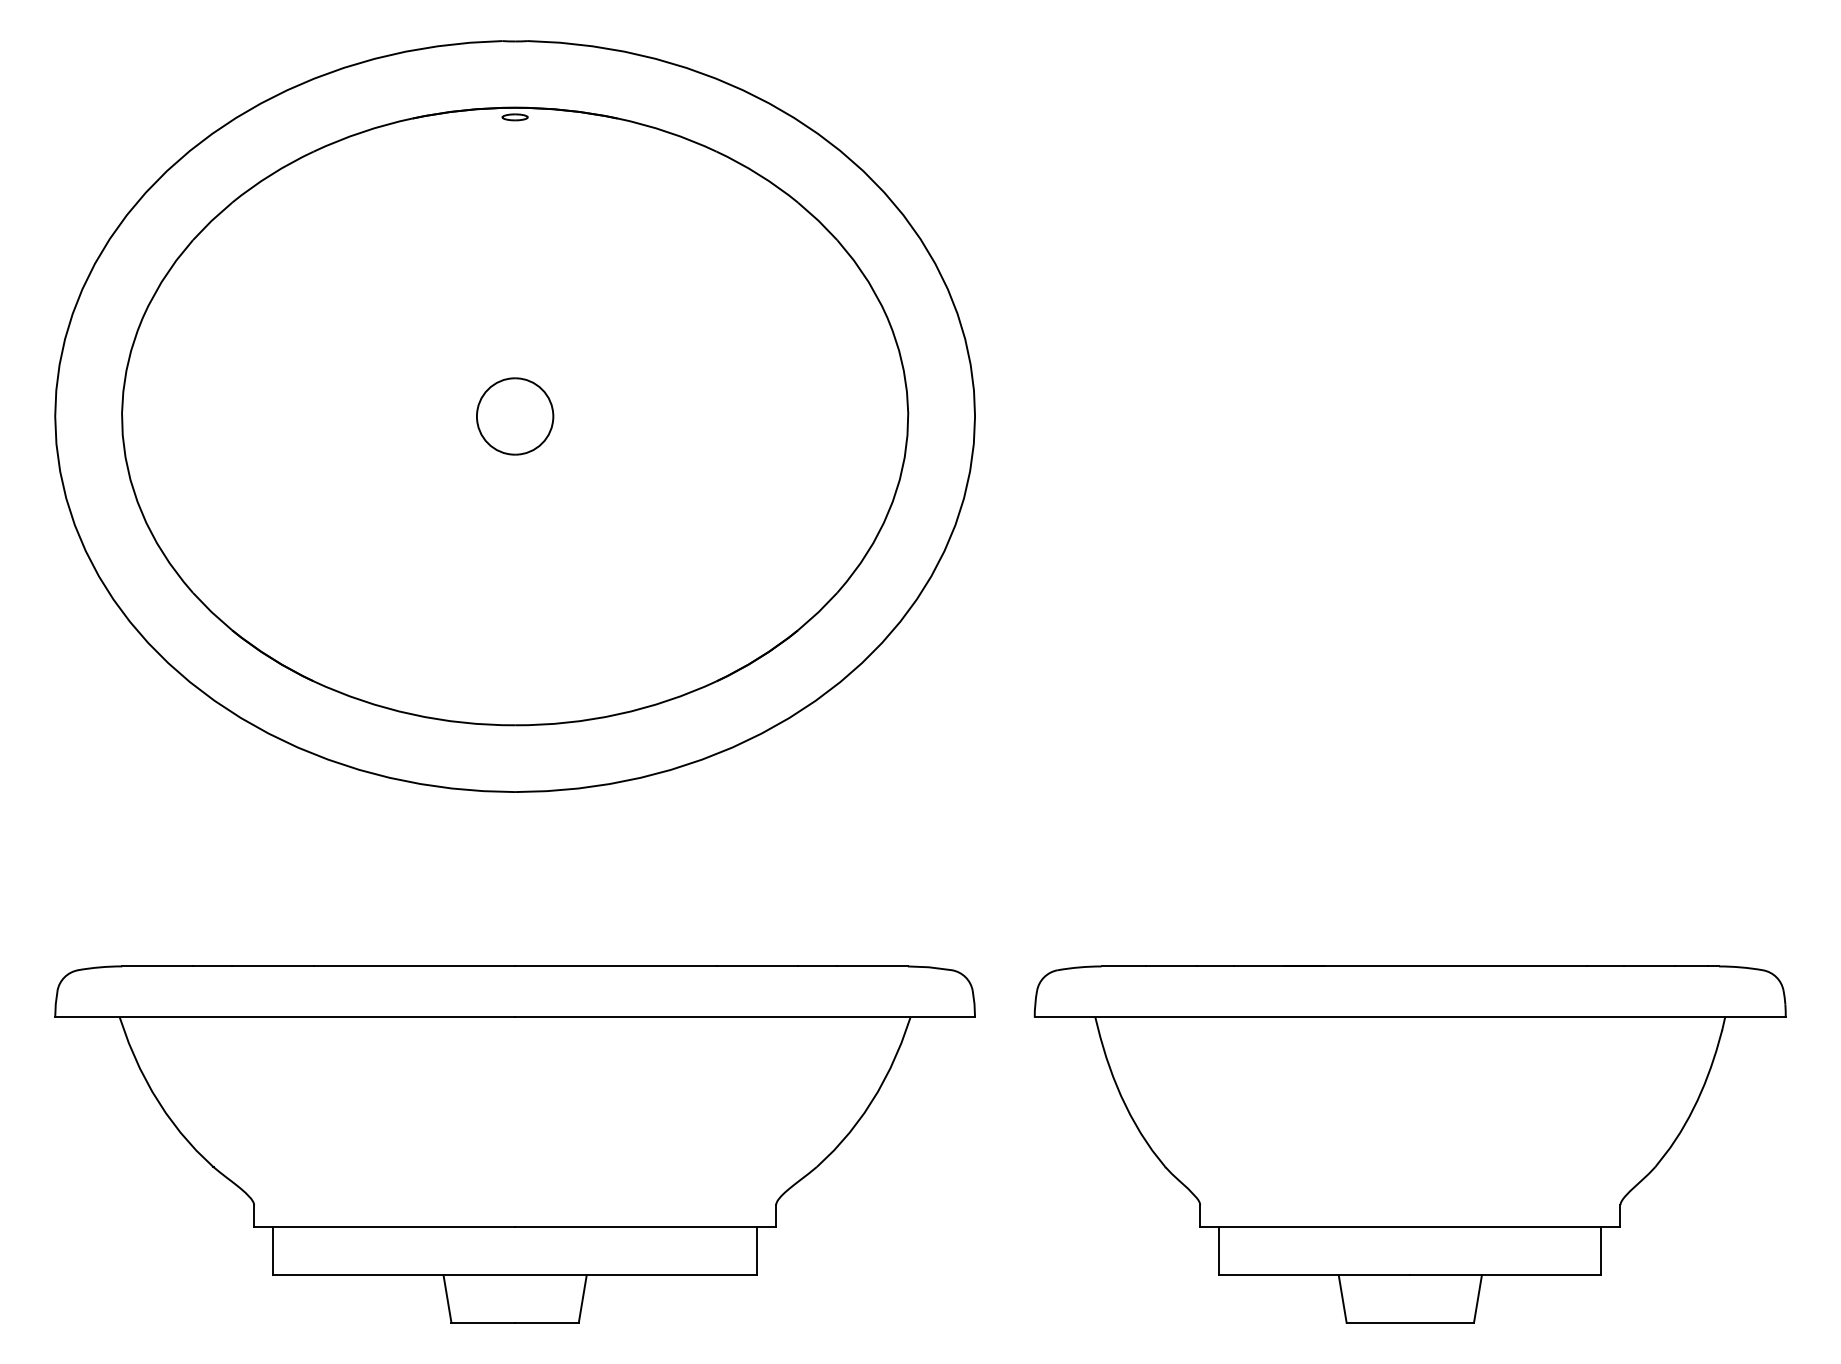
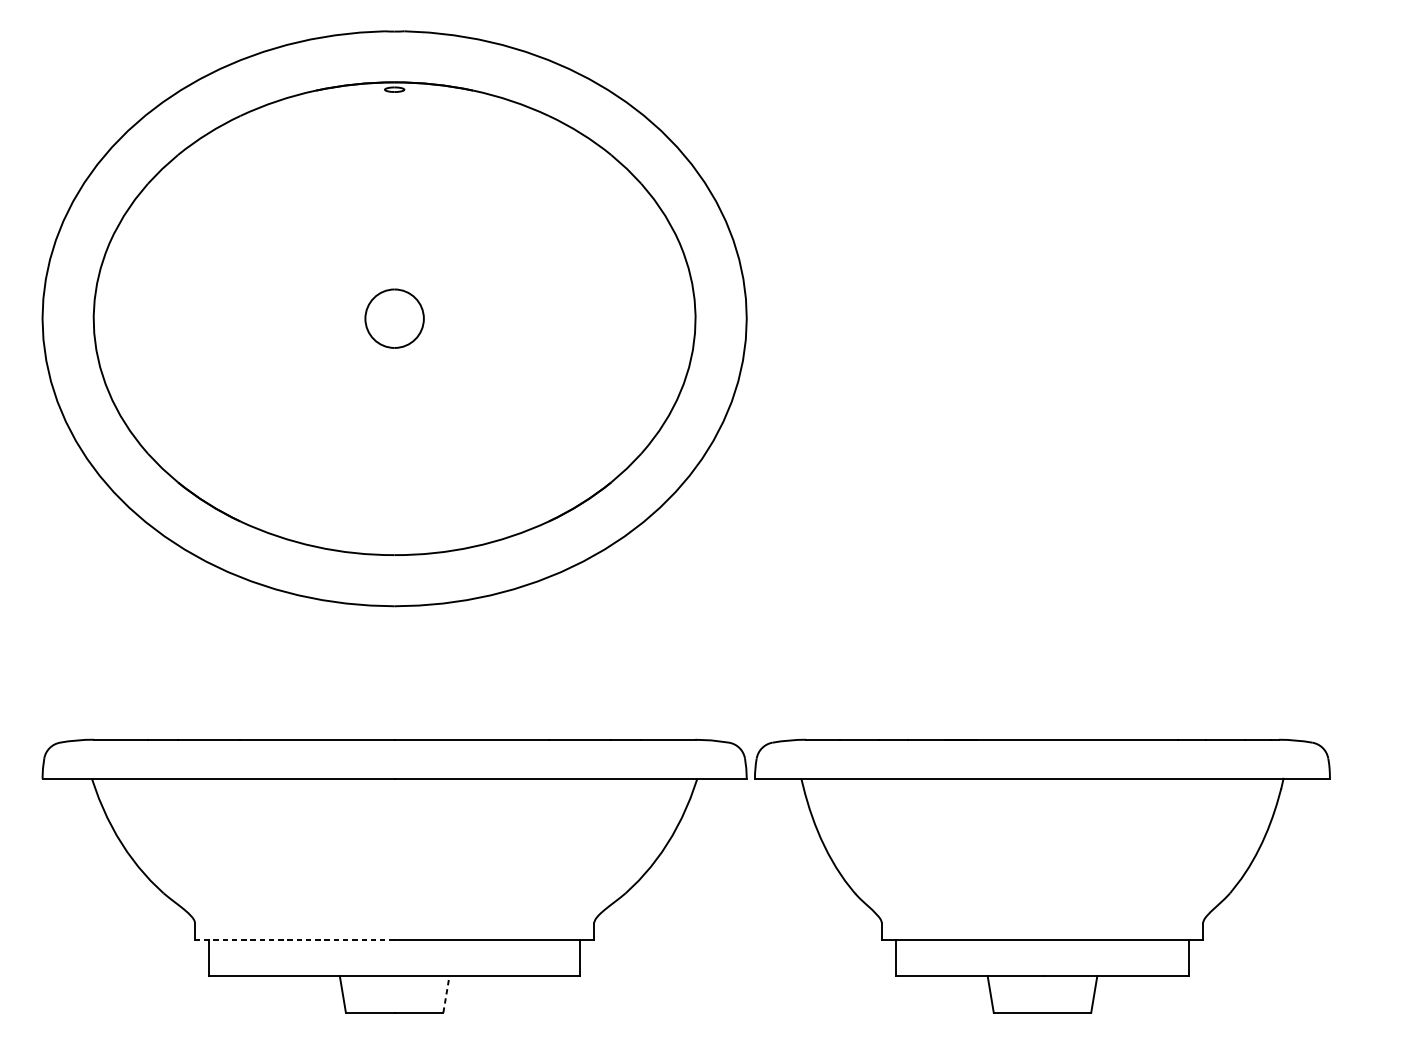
part: (1409, 1144) -> (1041, 876), moved
line: (384, 1227) -> (294, 939), solid -> dashed
line: (582, 1298) -> (446, 993), solid -> dashed

